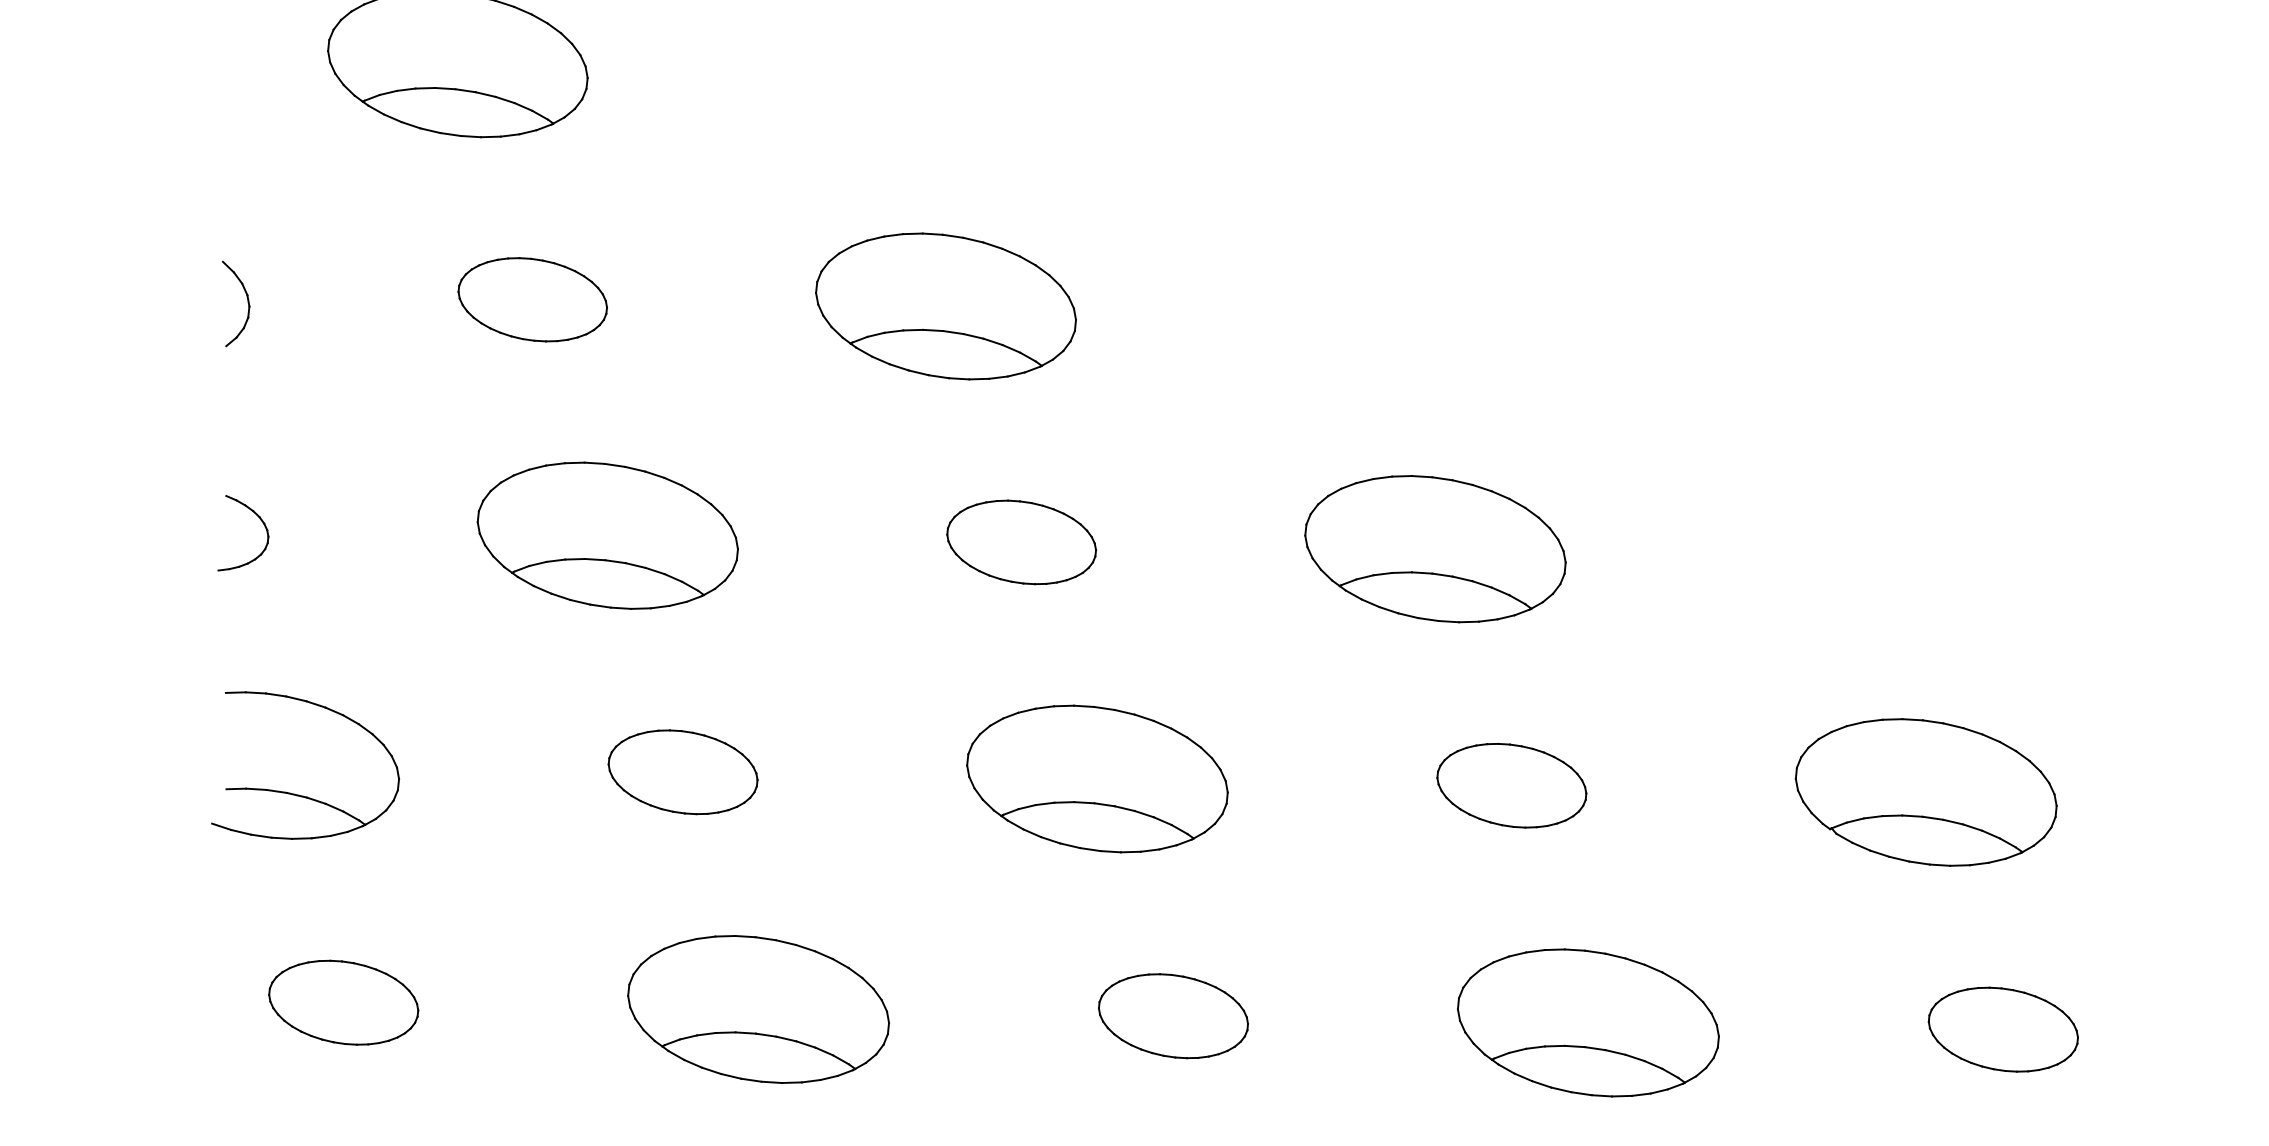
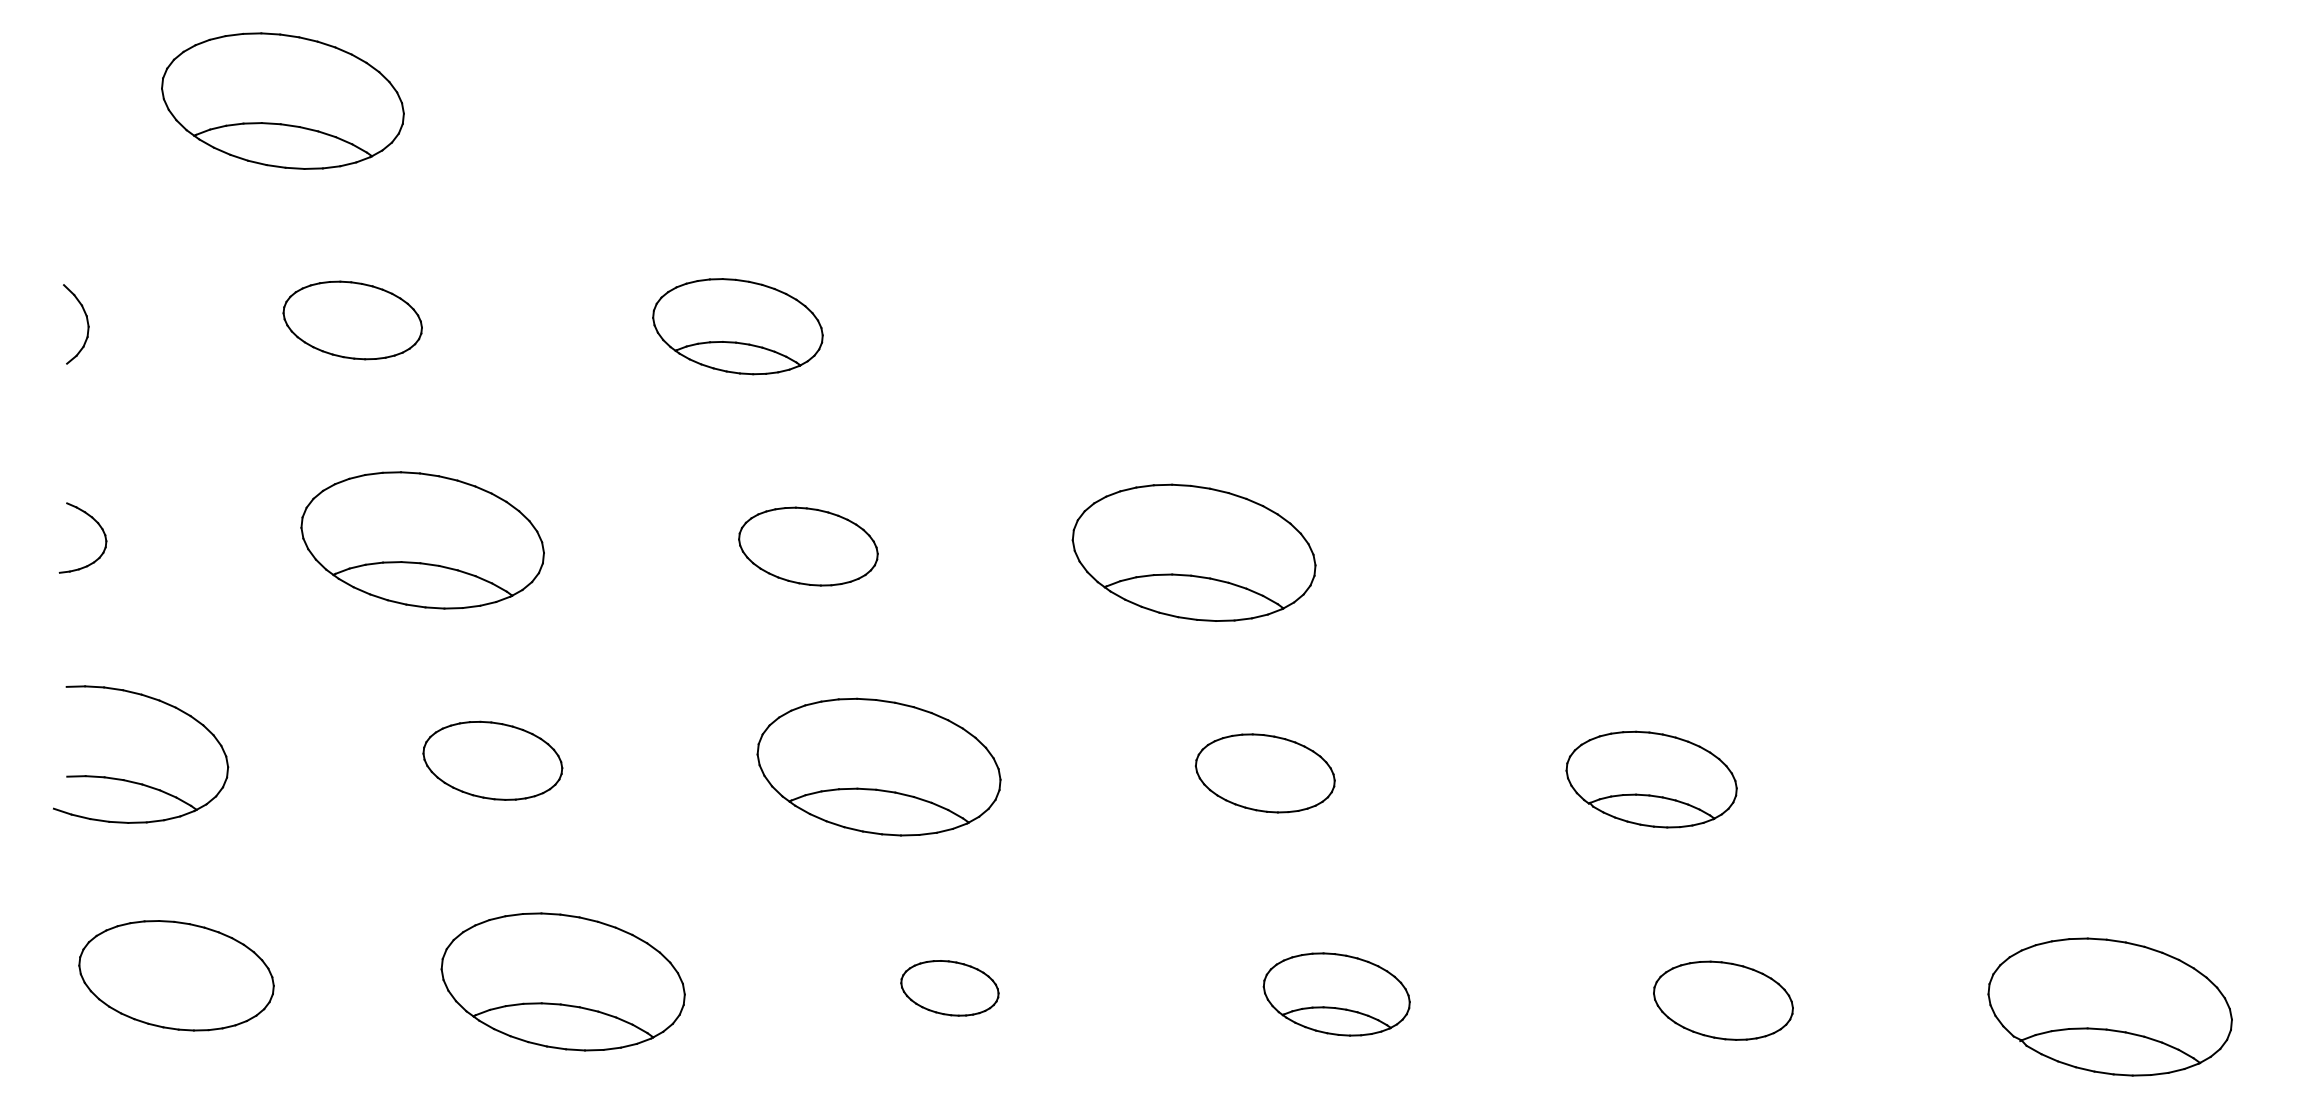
part: (945, 306) -> (737, 326), size x0.7
part: (1926, 792) -> (1651, 779), size x0.7
part: (343, 1002) -> (176, 975), size x1.4
part: (1173, 1016) -> (949, 988), size x0.7
part: (1588, 1022) -> (1336, 994), size x0.6

